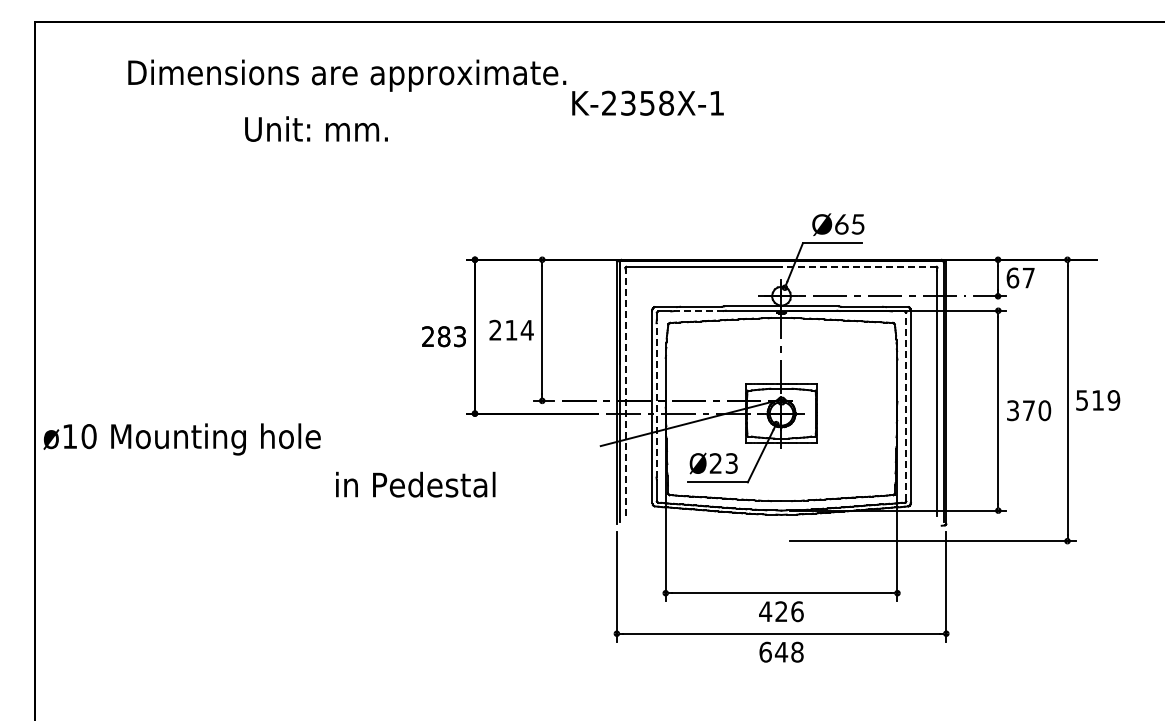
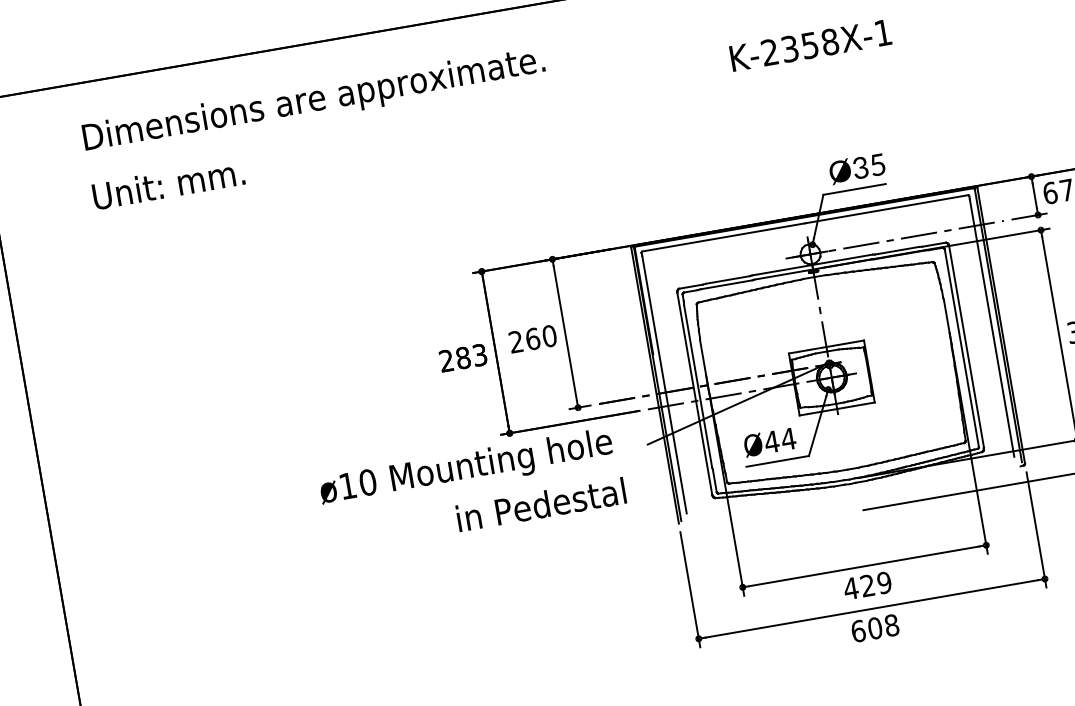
text: (647, 102) -> (810, 44), moved
text: (316, 128) -> (168, 183), moved
text: (841, 224) -> (860, 167), Ø65 -> Ø35
line: (859, 266) -> (887, 208), dashed -> solid
line: (699, 311) -> (727, 285), dashed -> solid
text: (519, 329) -> (541, 336), 214 -> 260
line: (625, 393) -> (664, 384), dashed -> solid
line: (656, 399) -> (697, 385), dashed -> solid
line: (906, 406) -> (961, 347), dashed -> solid
text: (181, 439) -> (465, 468), moved
text: (723, 463) -> (779, 440), Ø23 -> Ø44
text: (415, 484) -> (541, 504), moved
text: (797, 611) -> (884, 582), 426 -> 429
text: (781, 651) -> (875, 627), 648 -> 608

